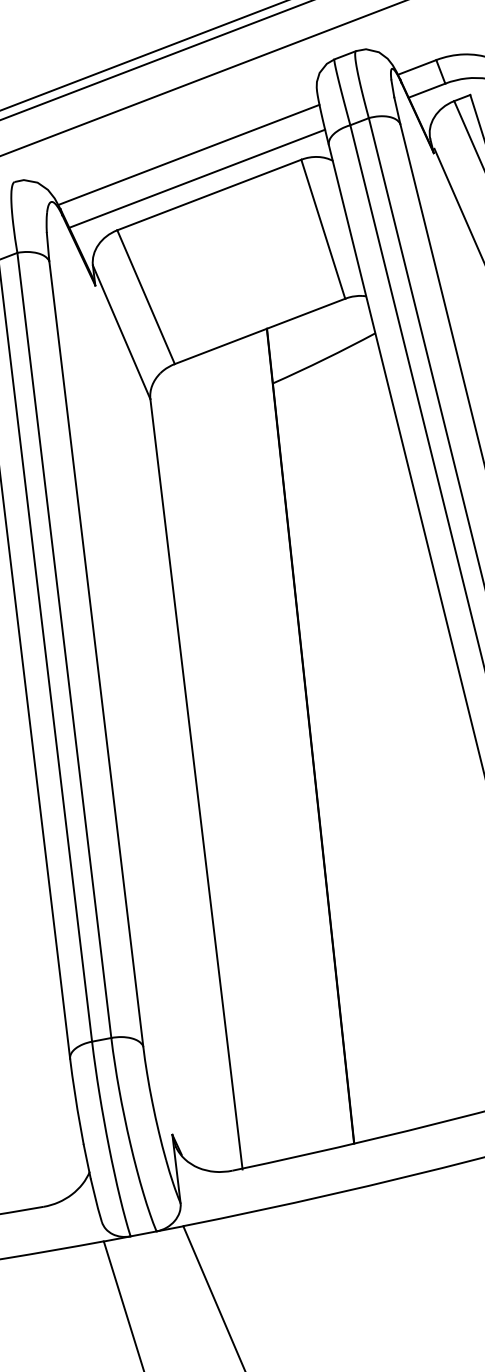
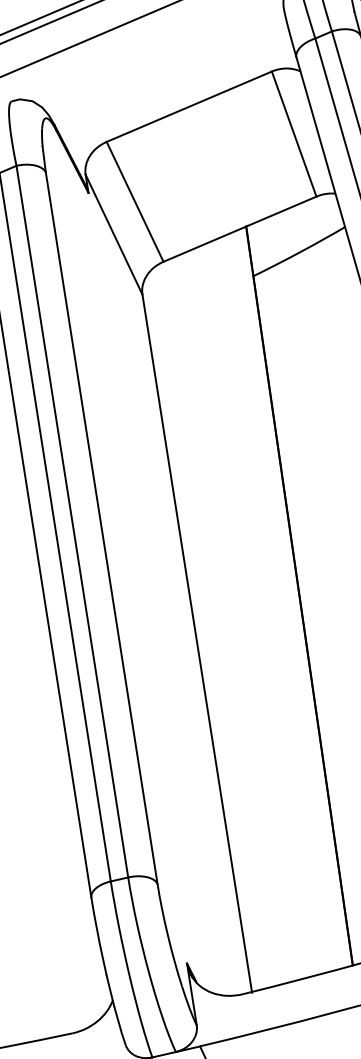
line: (188, 154) -> (168, 70), removed
line: (197, 178) -> (177, 92), removed

